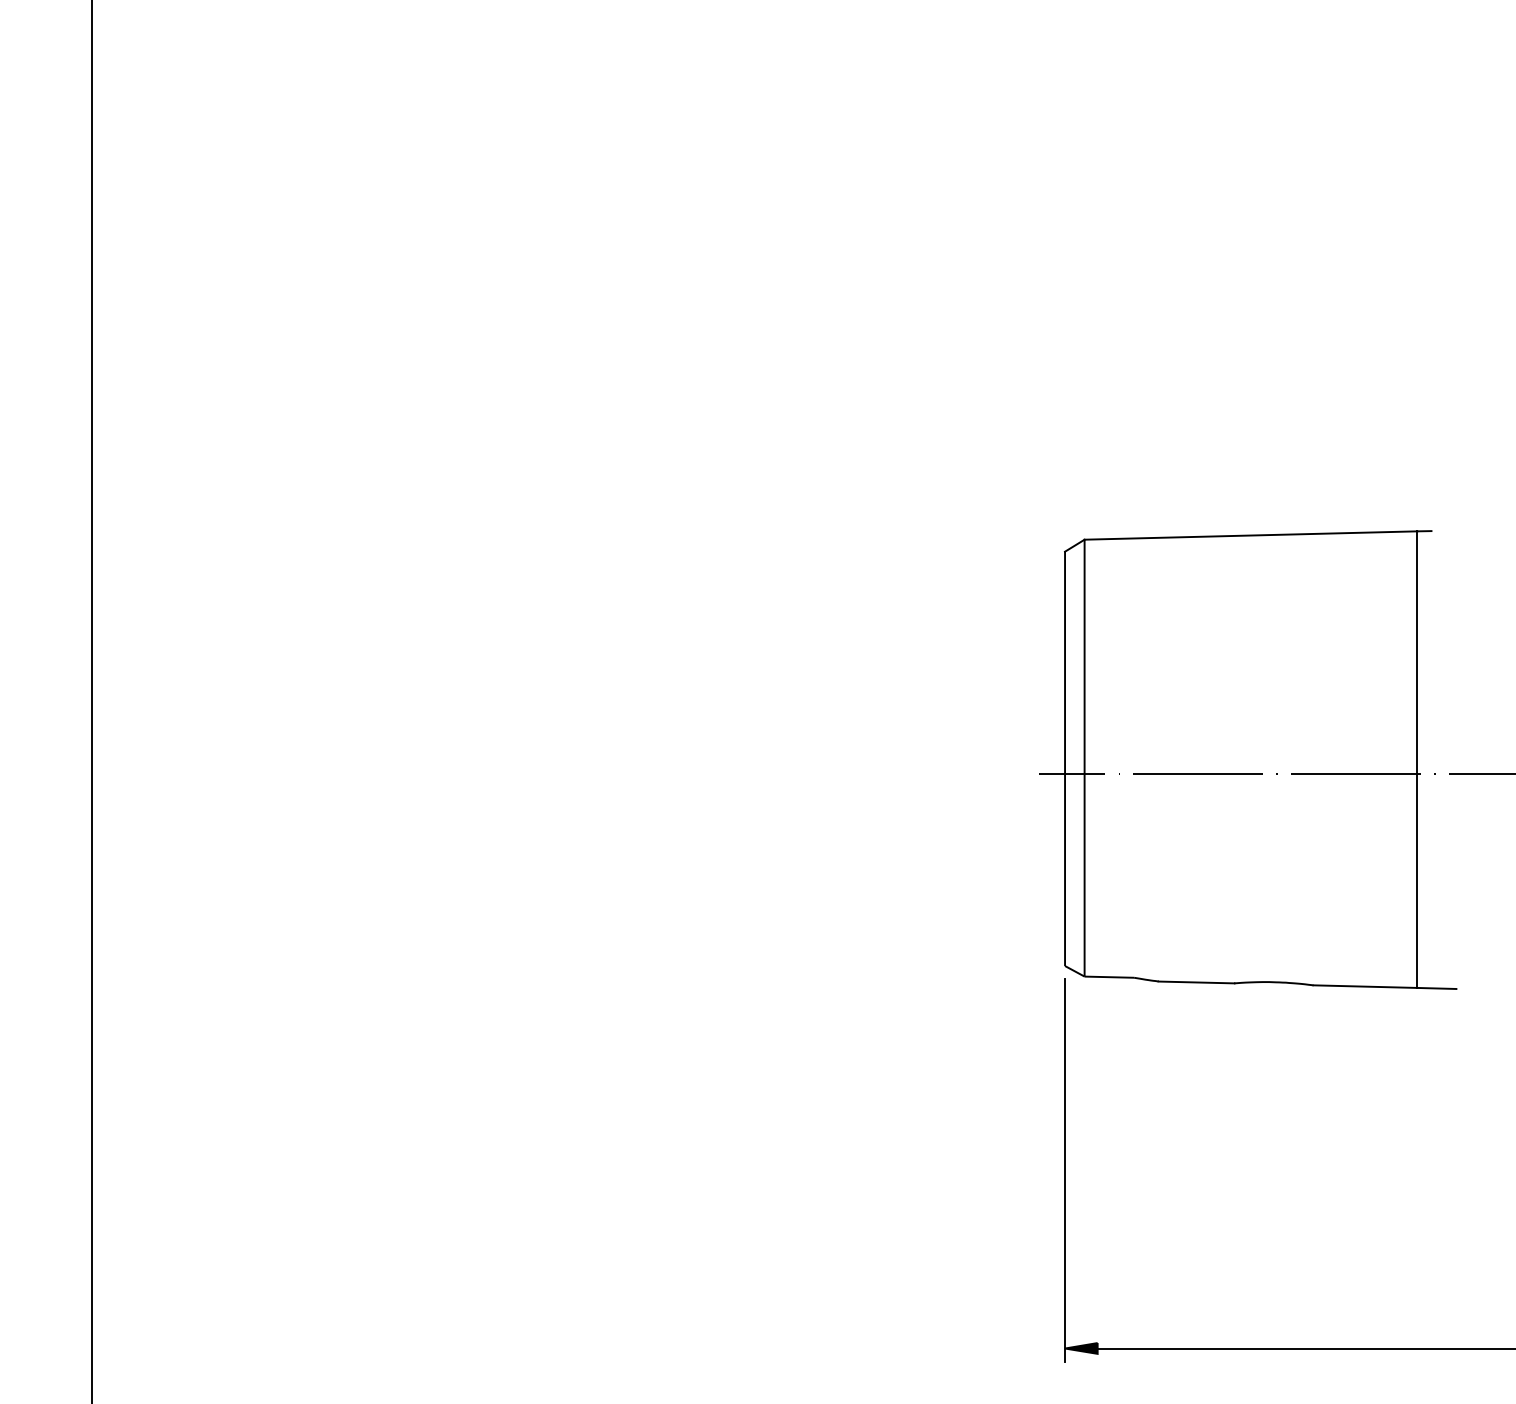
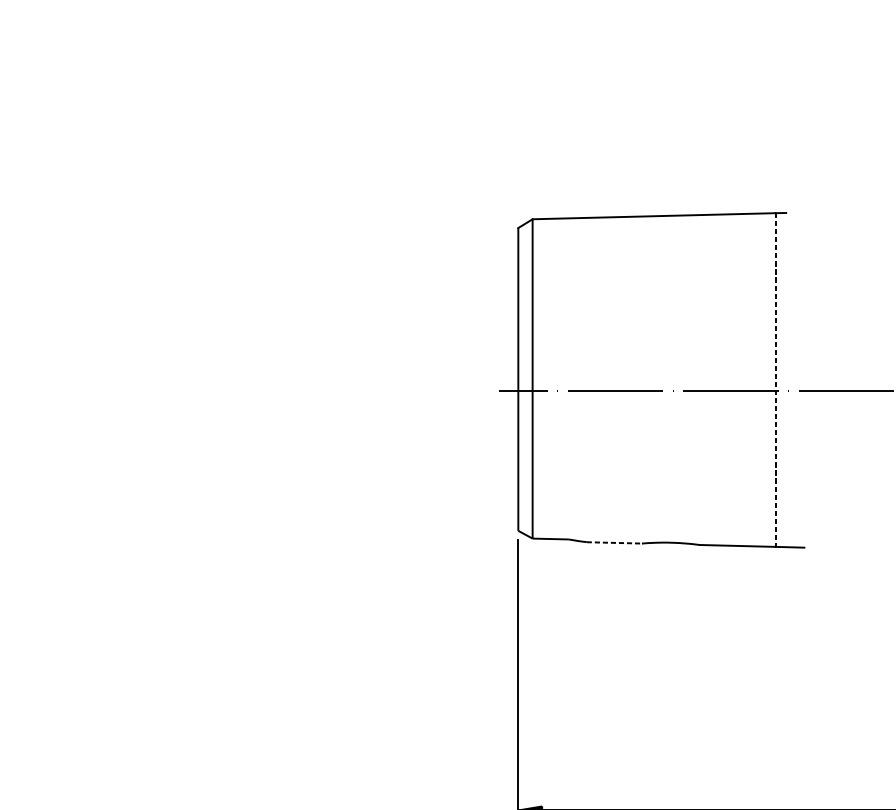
line: (1417, 760) -> (775, 380), solid -> dashed
line: (1196, 982) -> (614, 542), solid -> dashed

